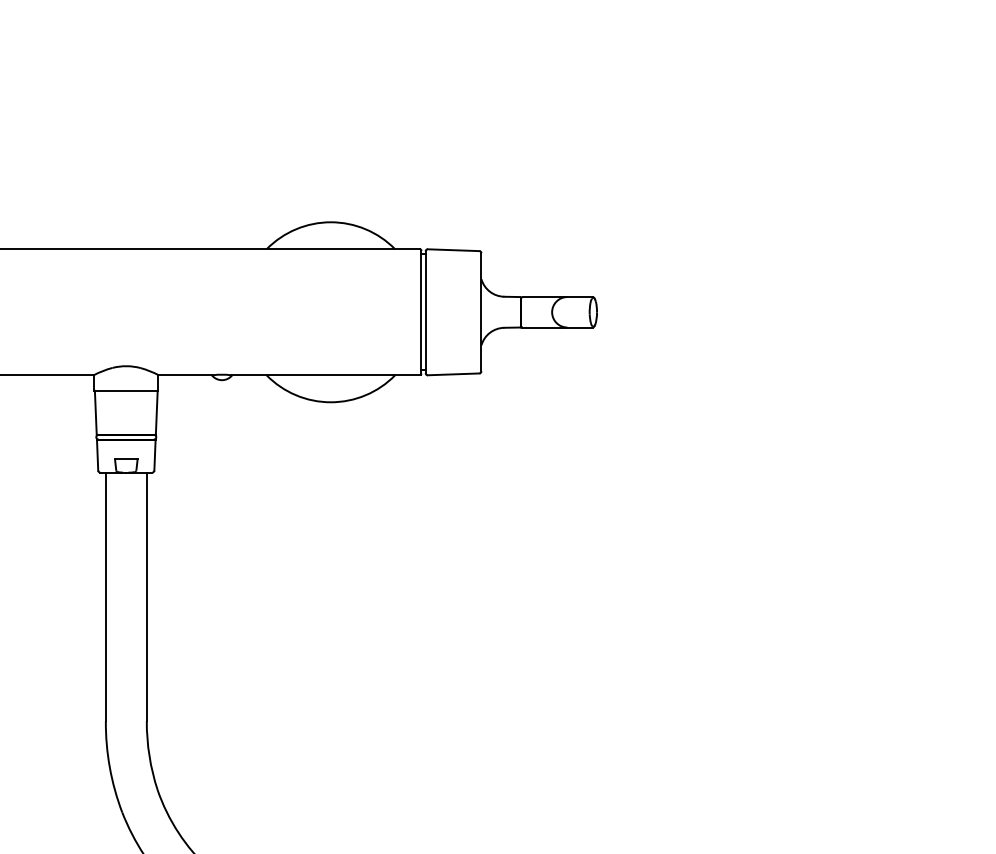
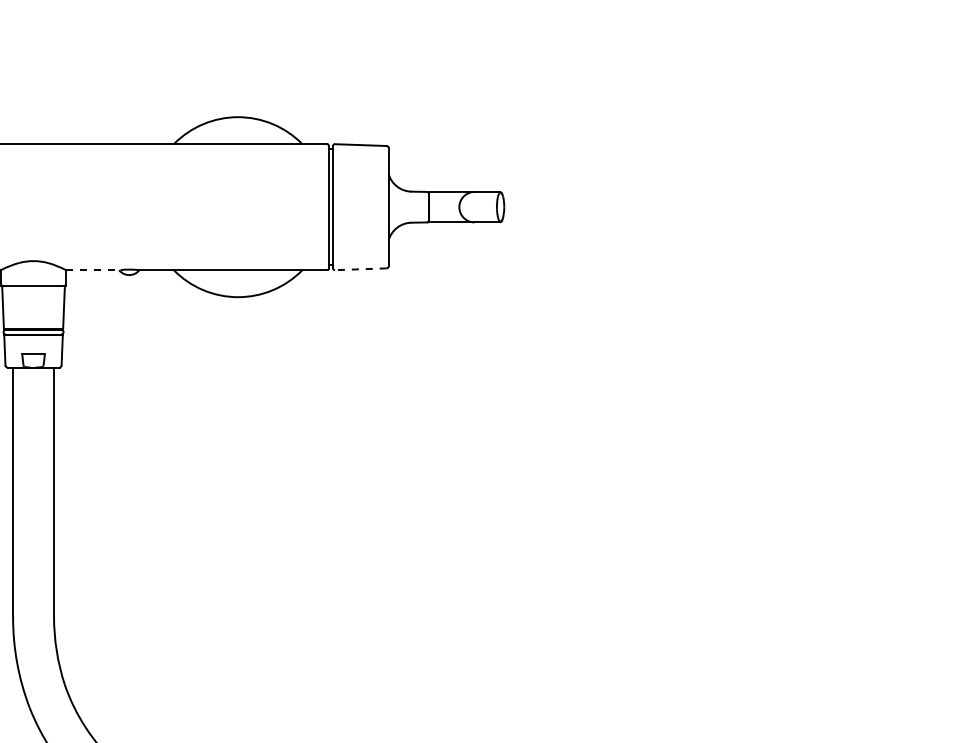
line: (453, 374) -> (360, 269), solid -> dashed
line: (186, 375) -> (93, 270), solid -> dashed

